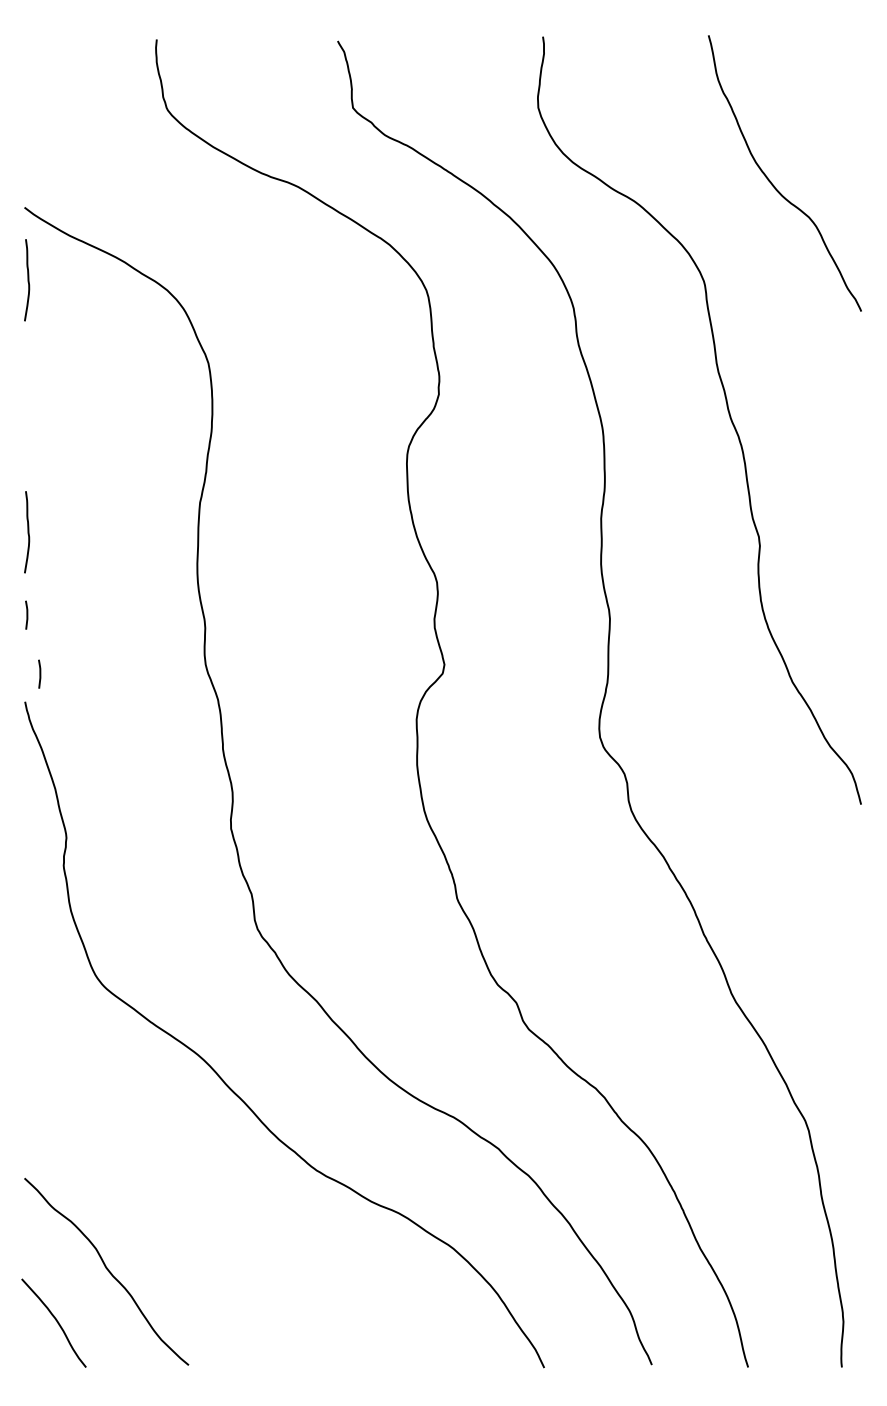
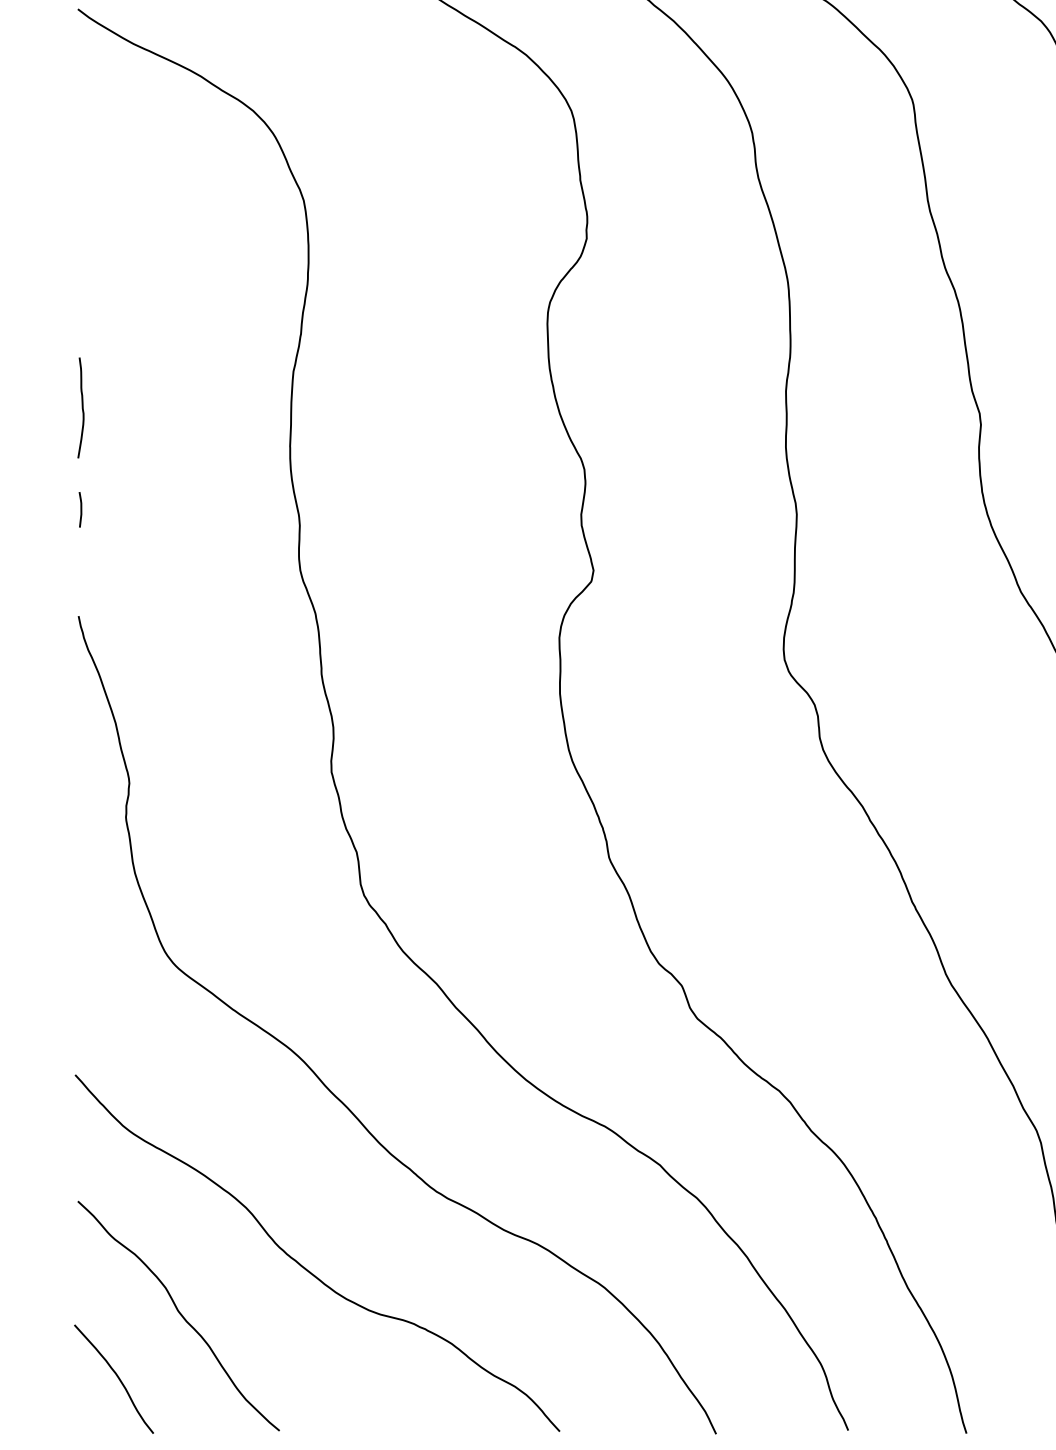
curve: (27, 280) -> (81, 98), removed
line: (39, 673) -> (96, 581), removed
curve: (209, 1231) -> (305, 1266), added

